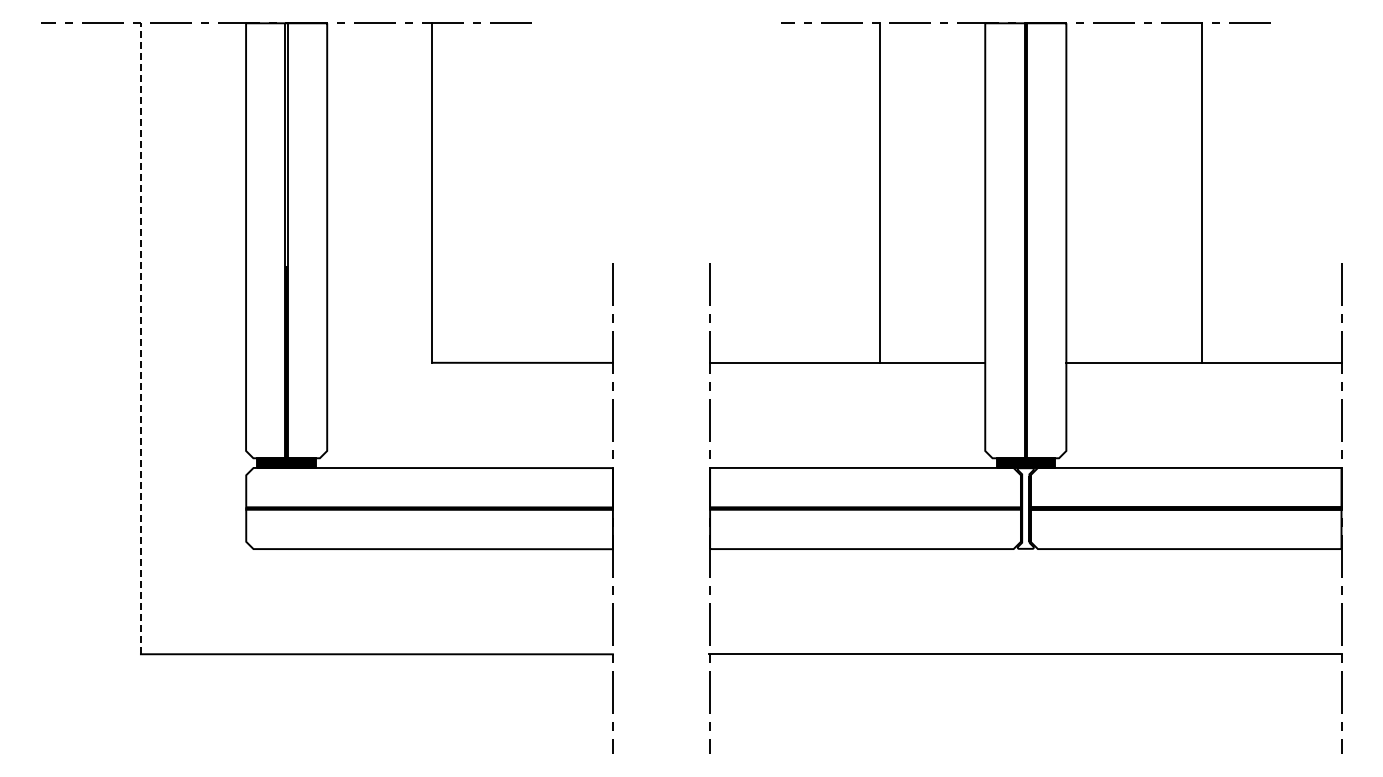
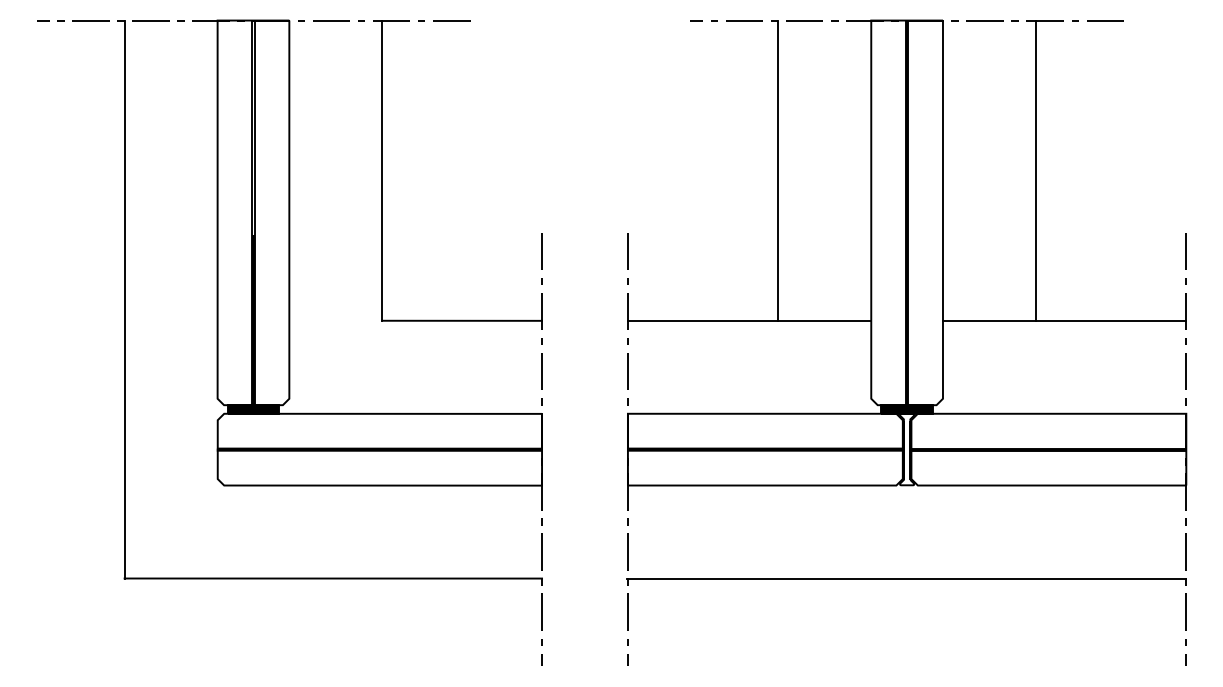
line: (1201, 192) -> (1035, 170), moved
line: (140, 338) -> (124, 299), dashed -> solid

